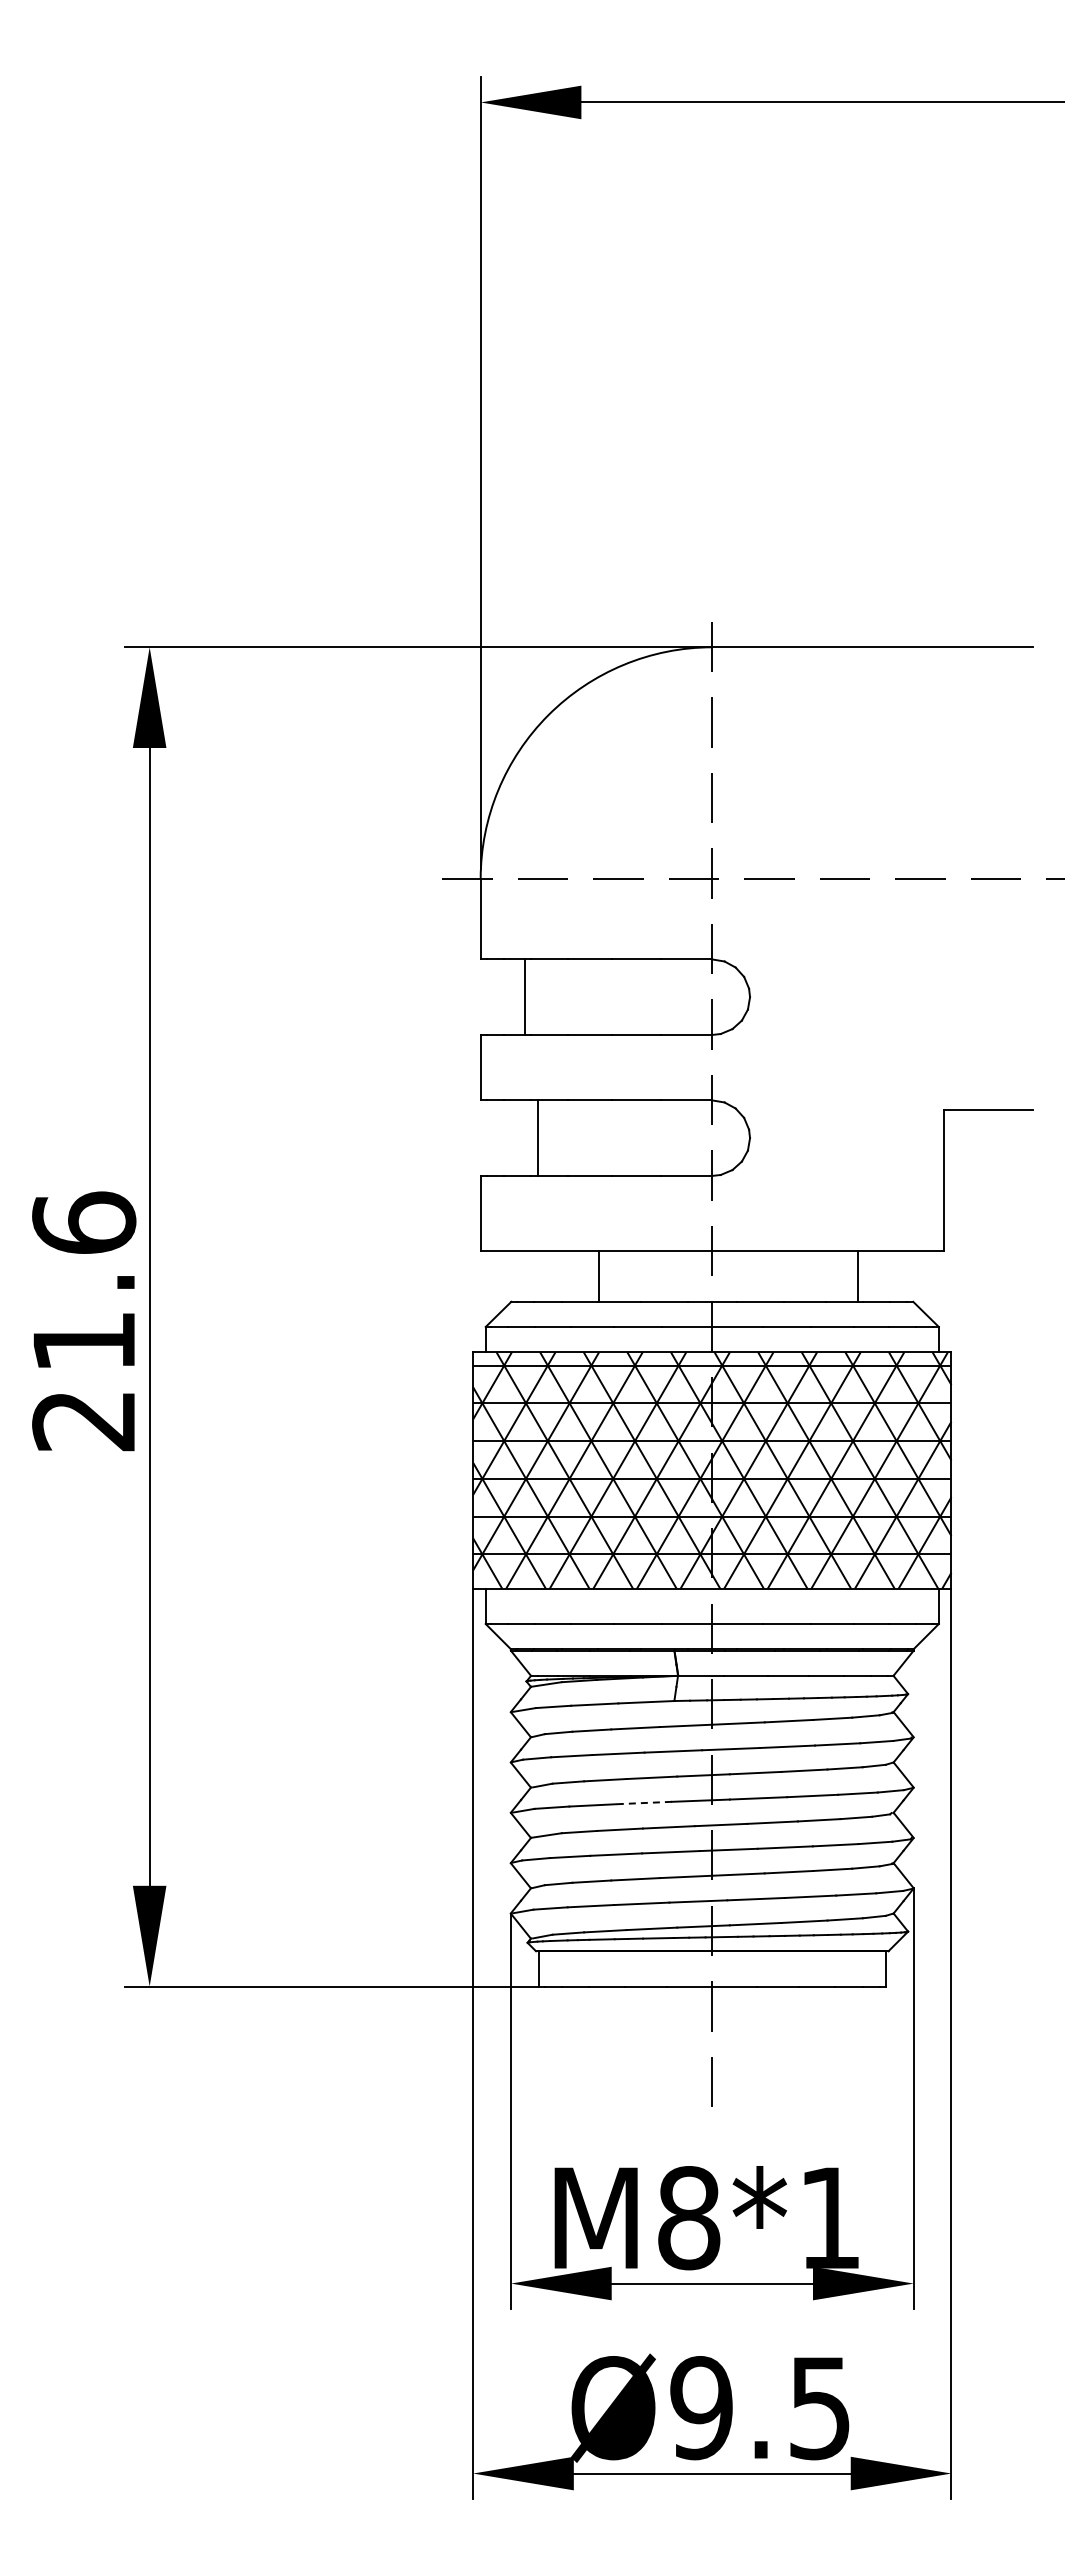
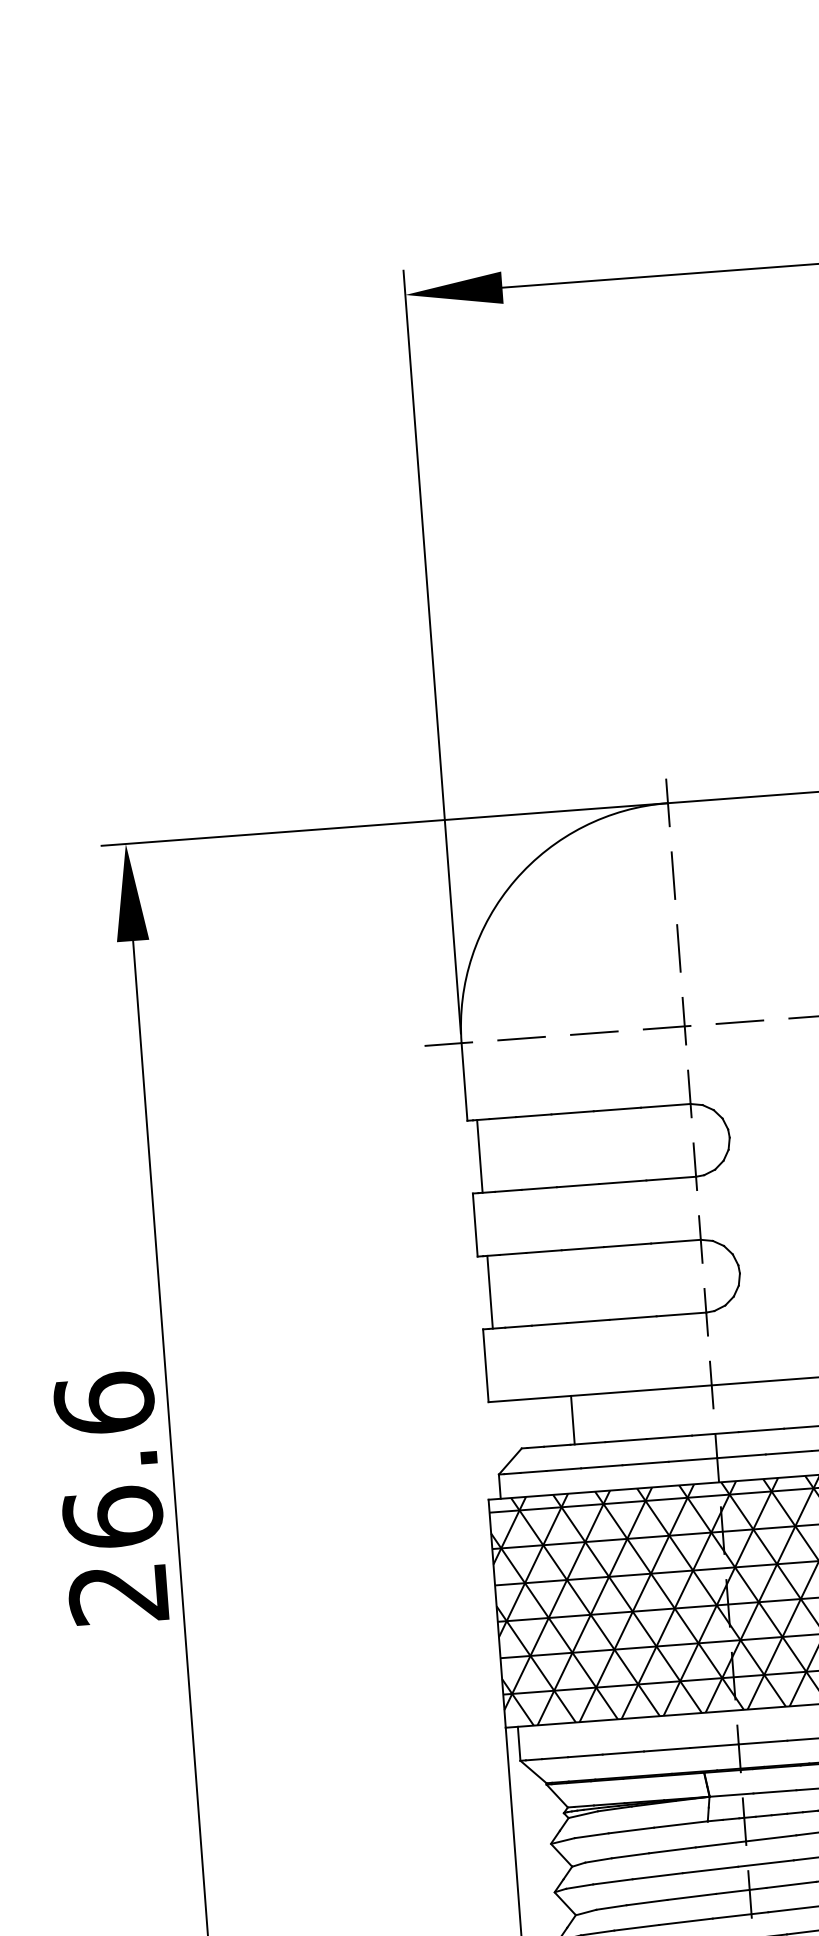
line: (524, 996) -> (479, 1155), moved
line: (537, 1137) -> (489, 1291), moved
line: (599, 1276) -> (573, 1420), moved
text: (84, 1341) -> (113, 1517), 21.6 -> 26.6
line: (644, 1803) -> (686, 1922), dashed -> solid

